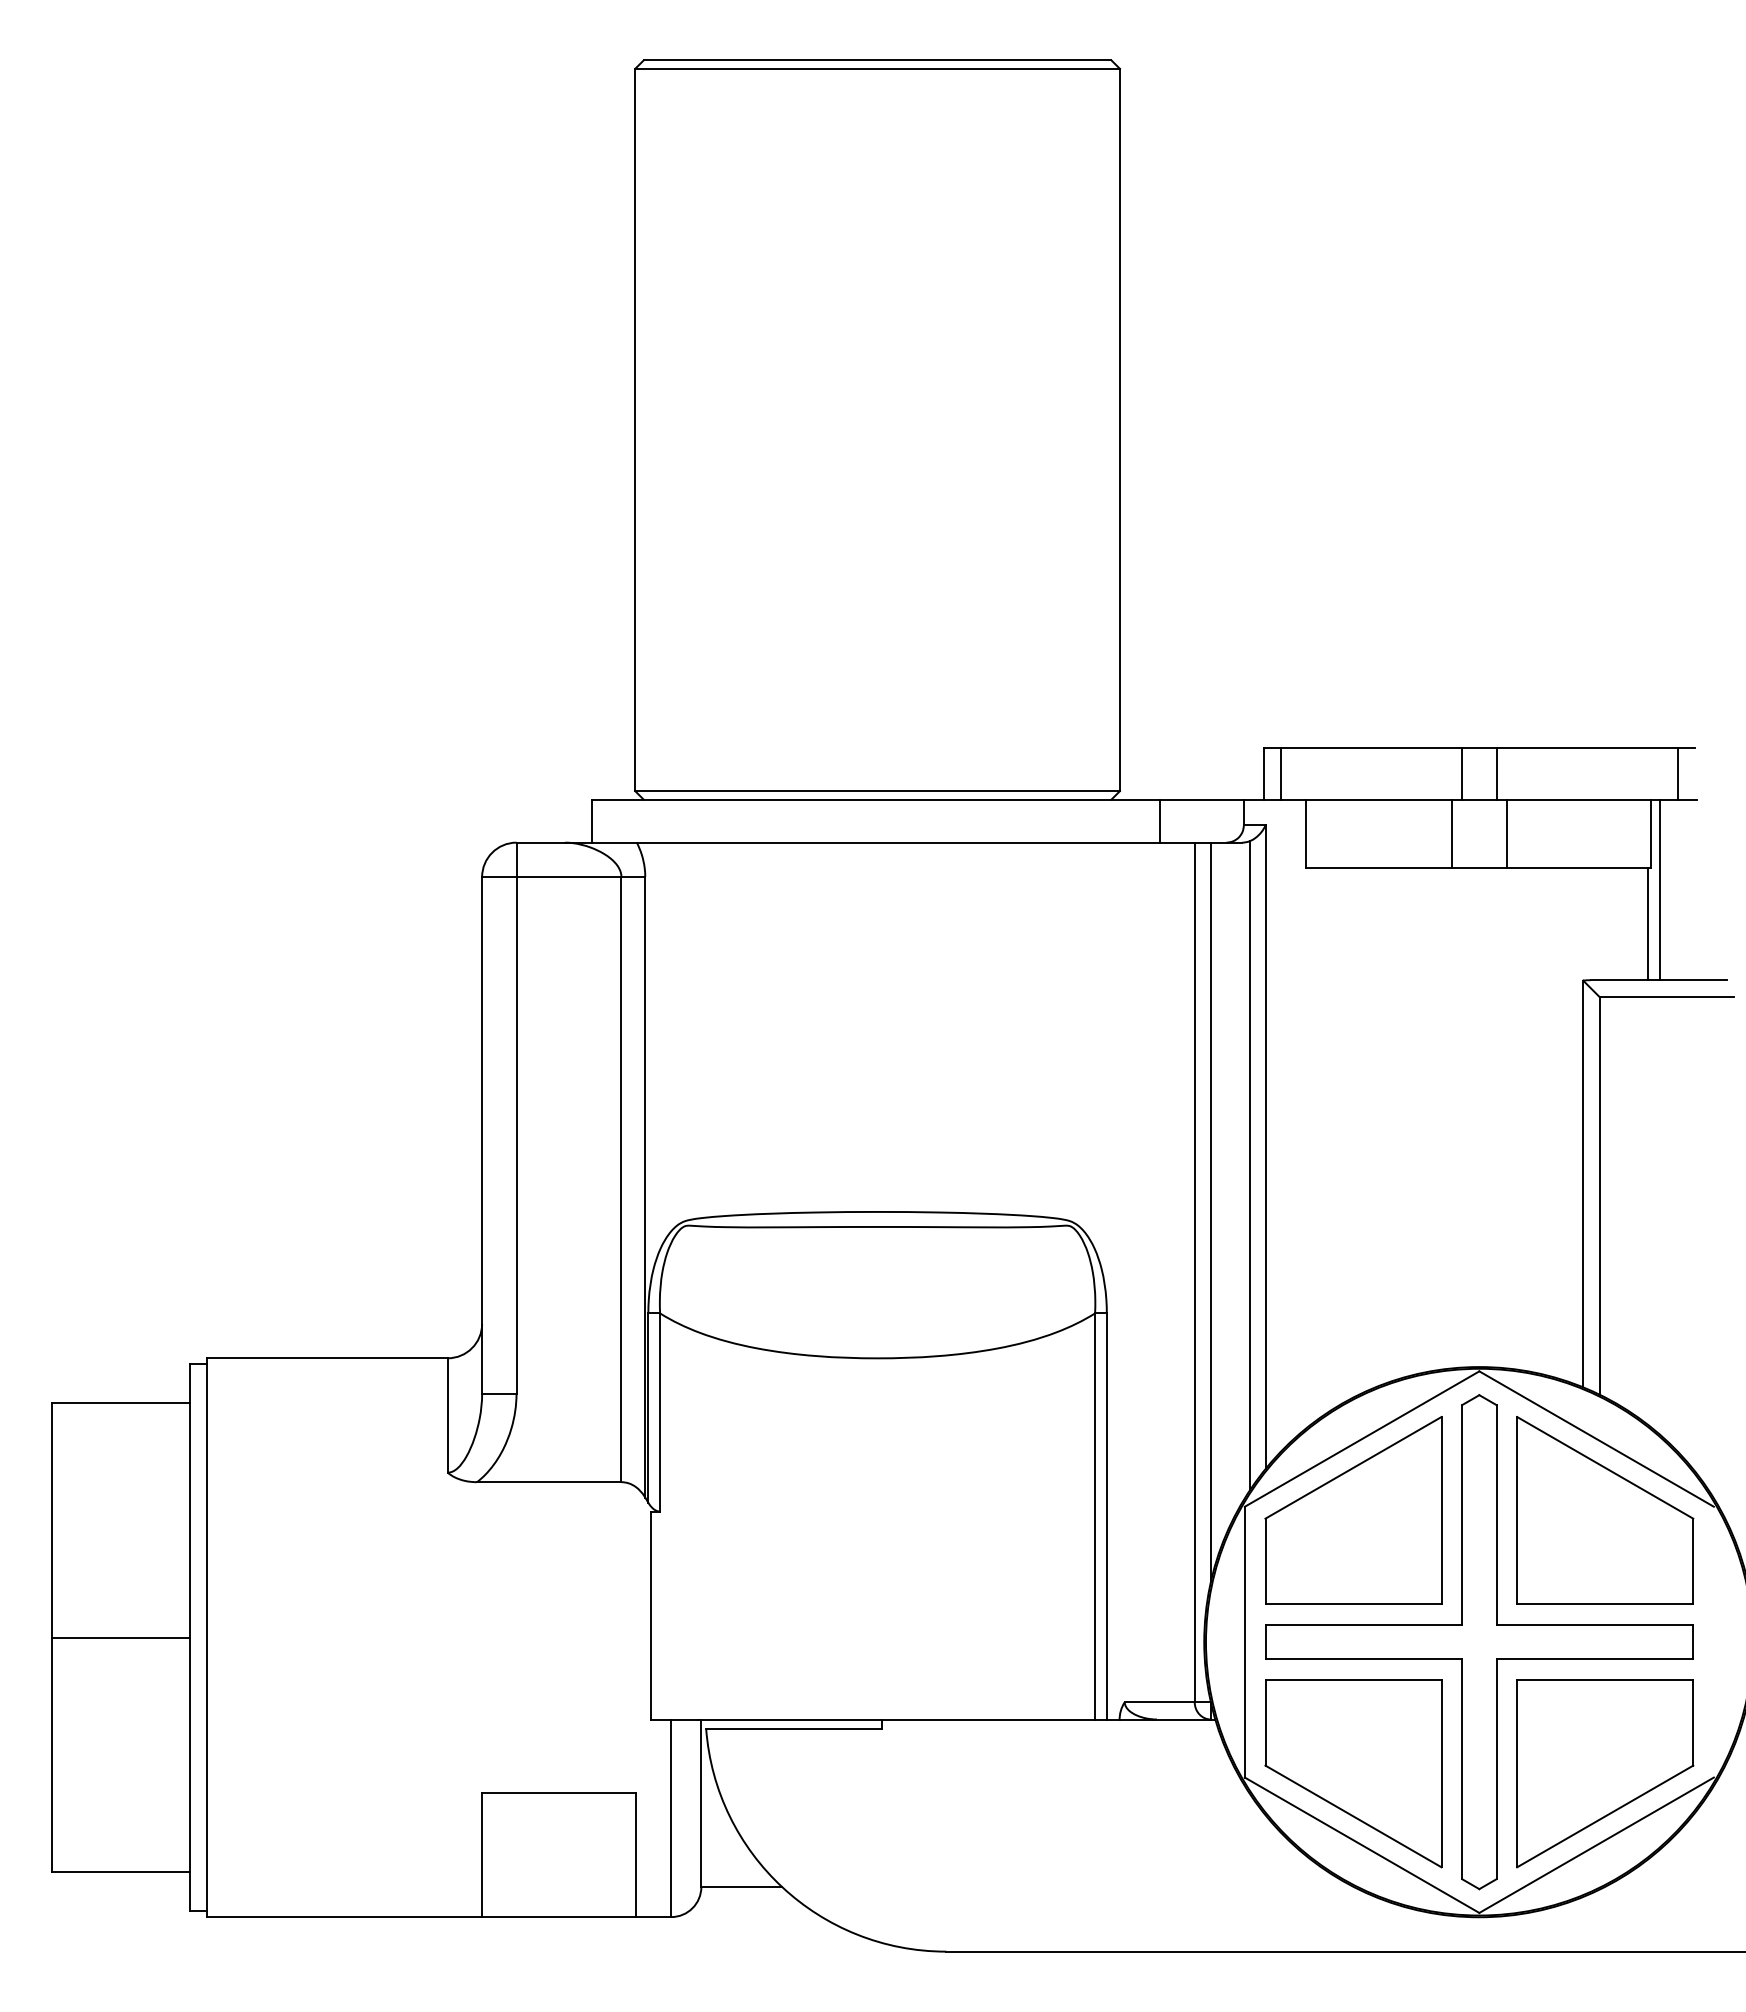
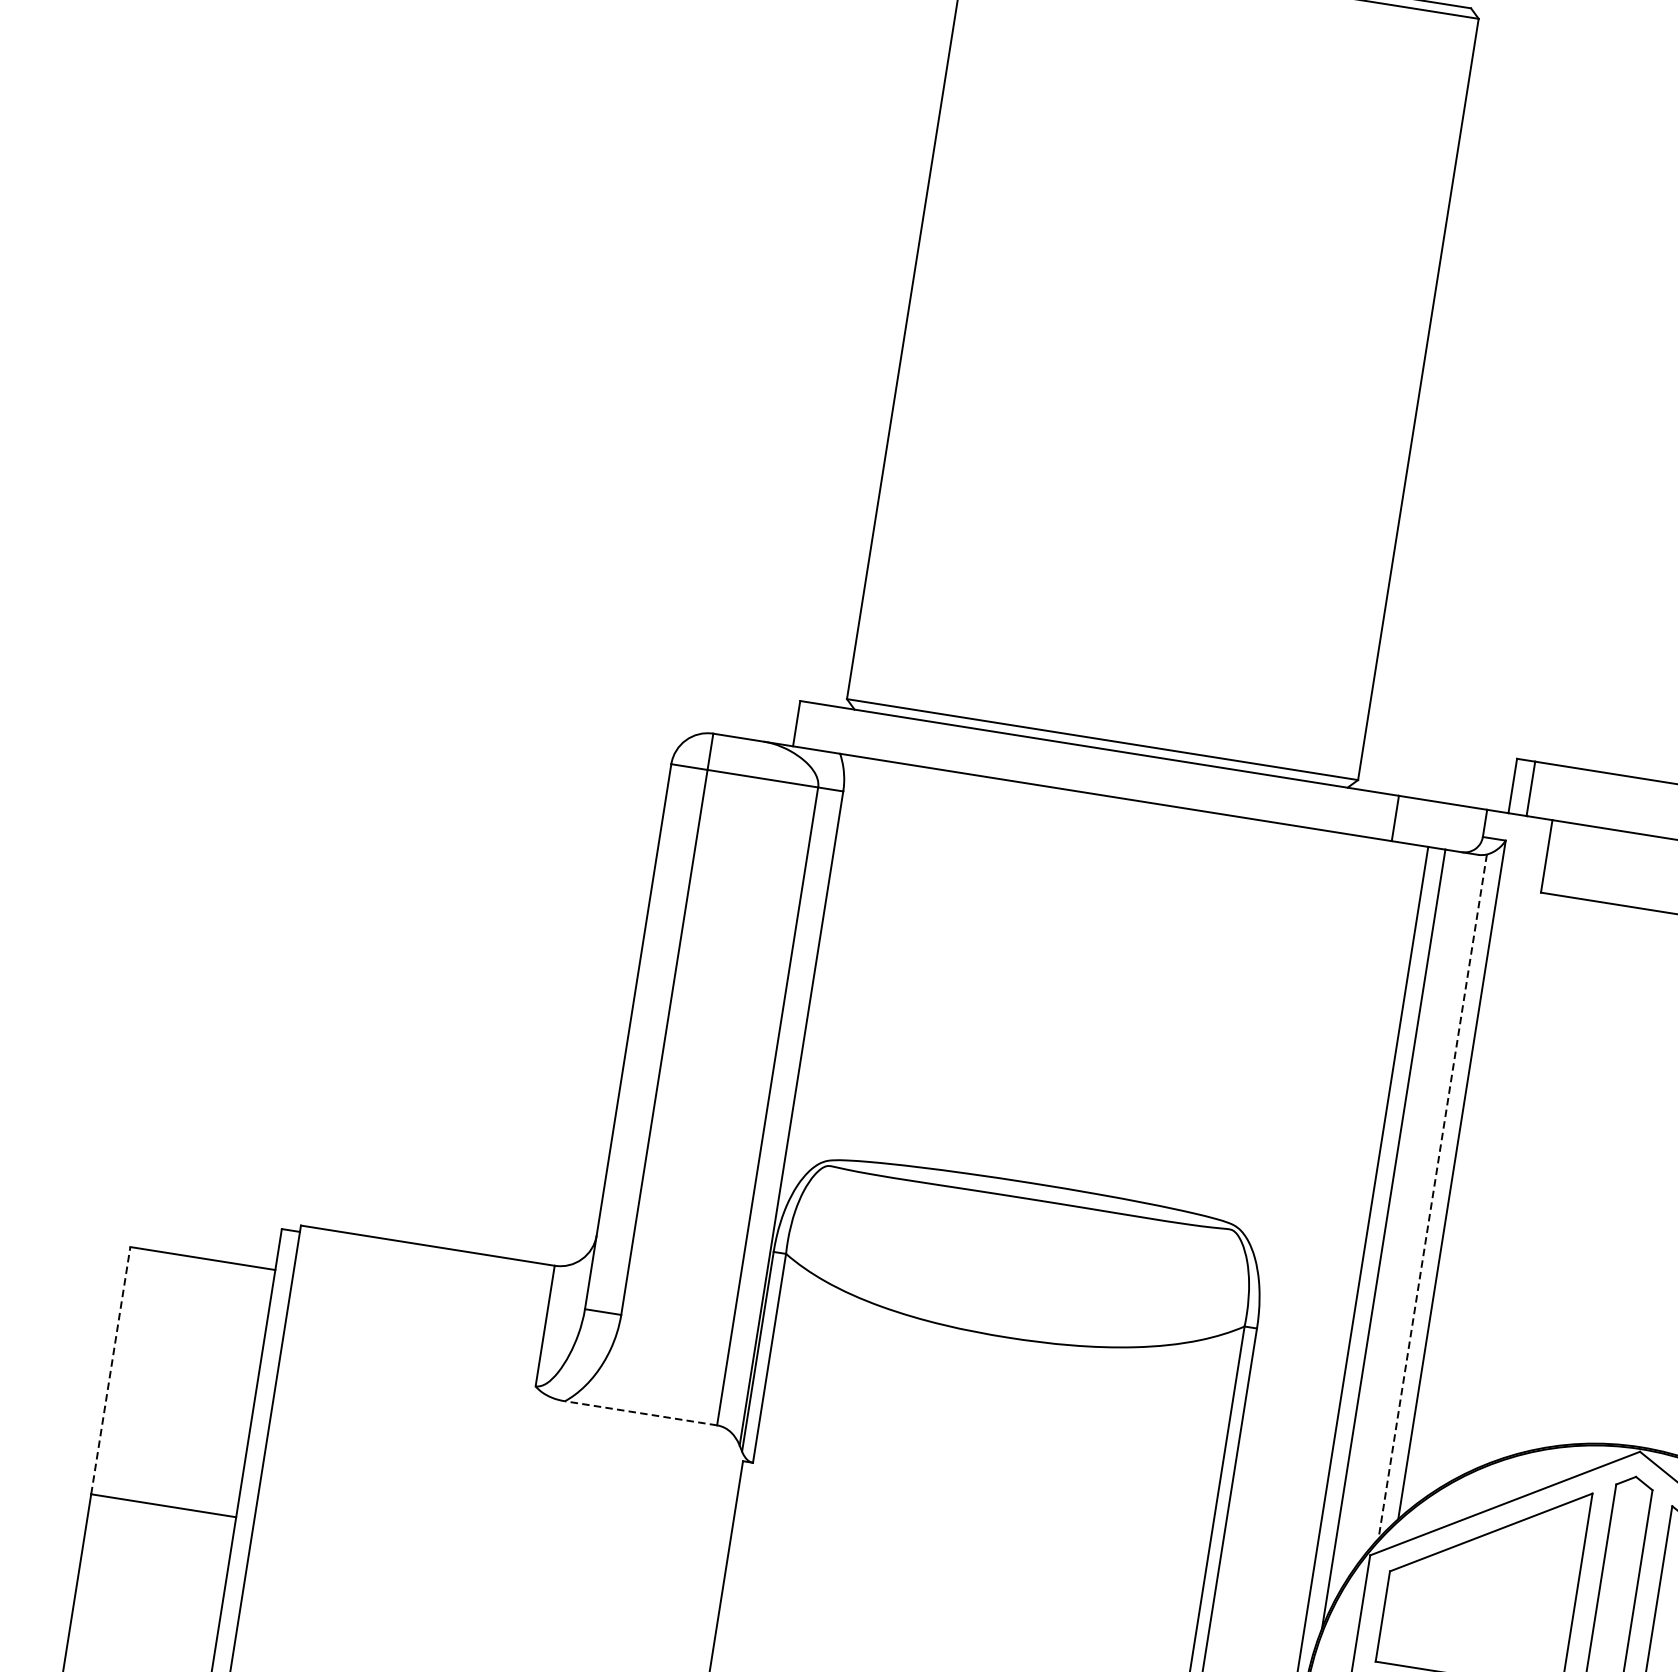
line: (1250, 1165) -> (1433, 1196), solid -> dashed
line: (548, 1482) -> (640, 1413), solid -> dashed
line: (52, 1519) -> (111, 1369), solid -> dashed

